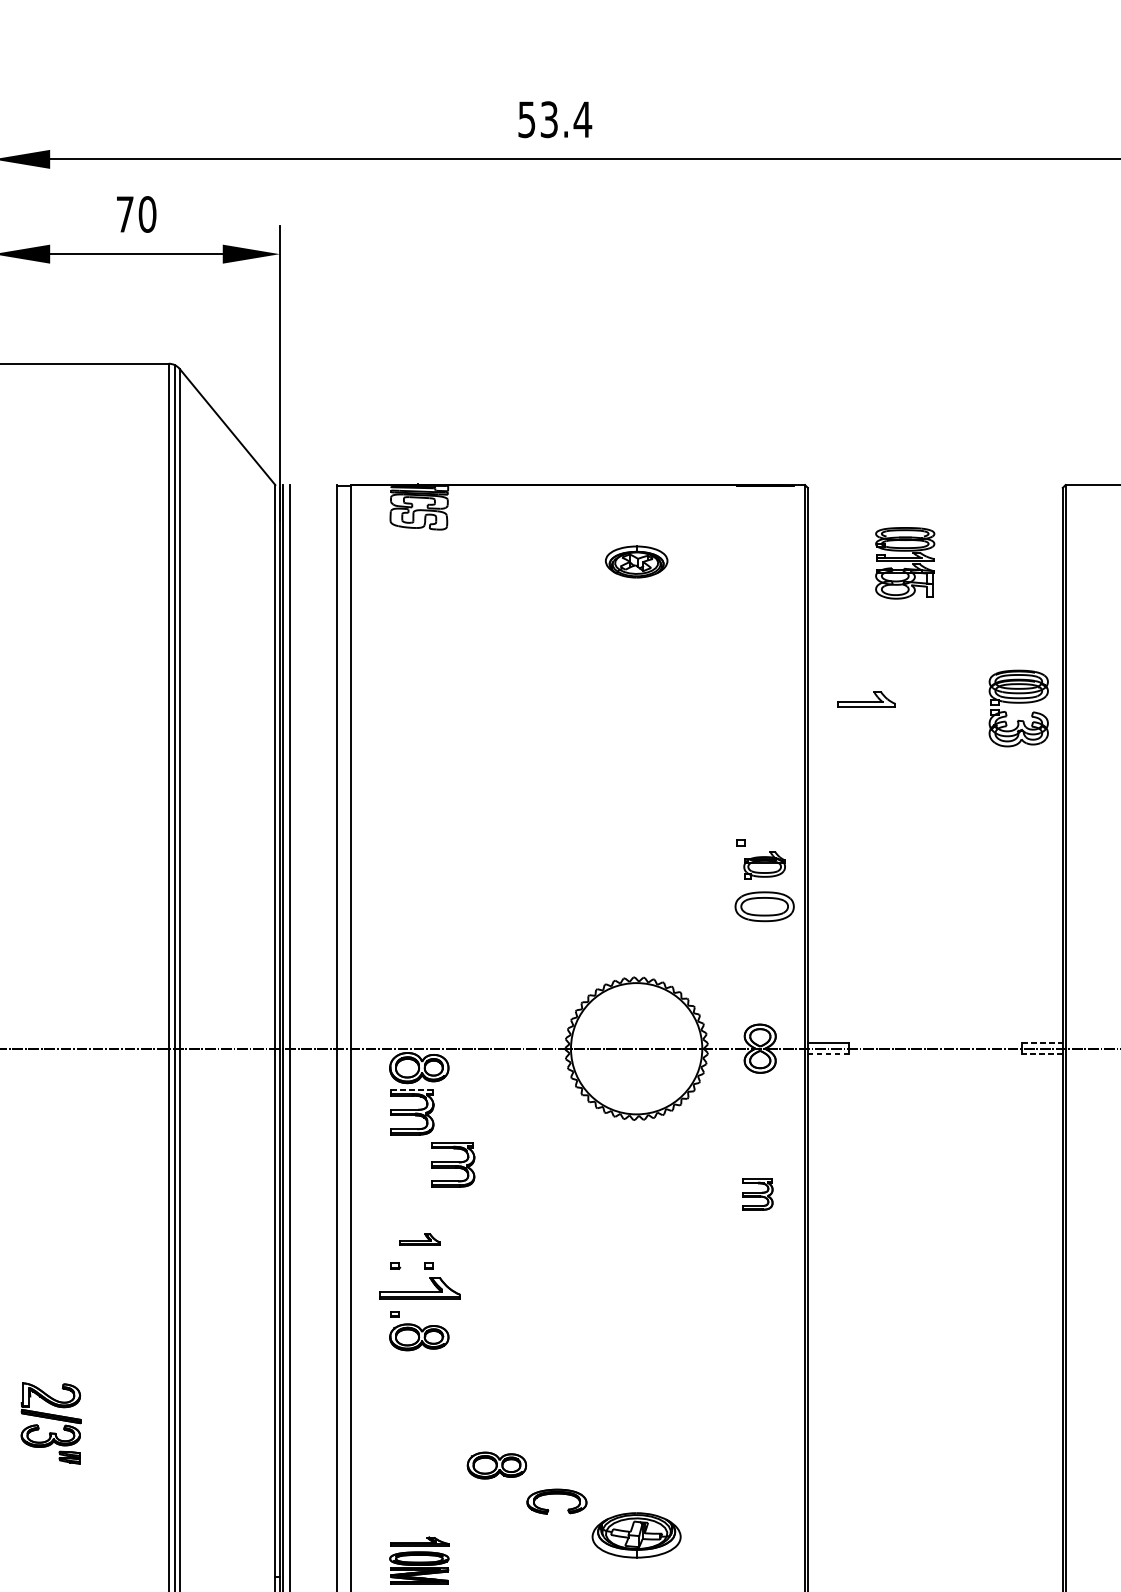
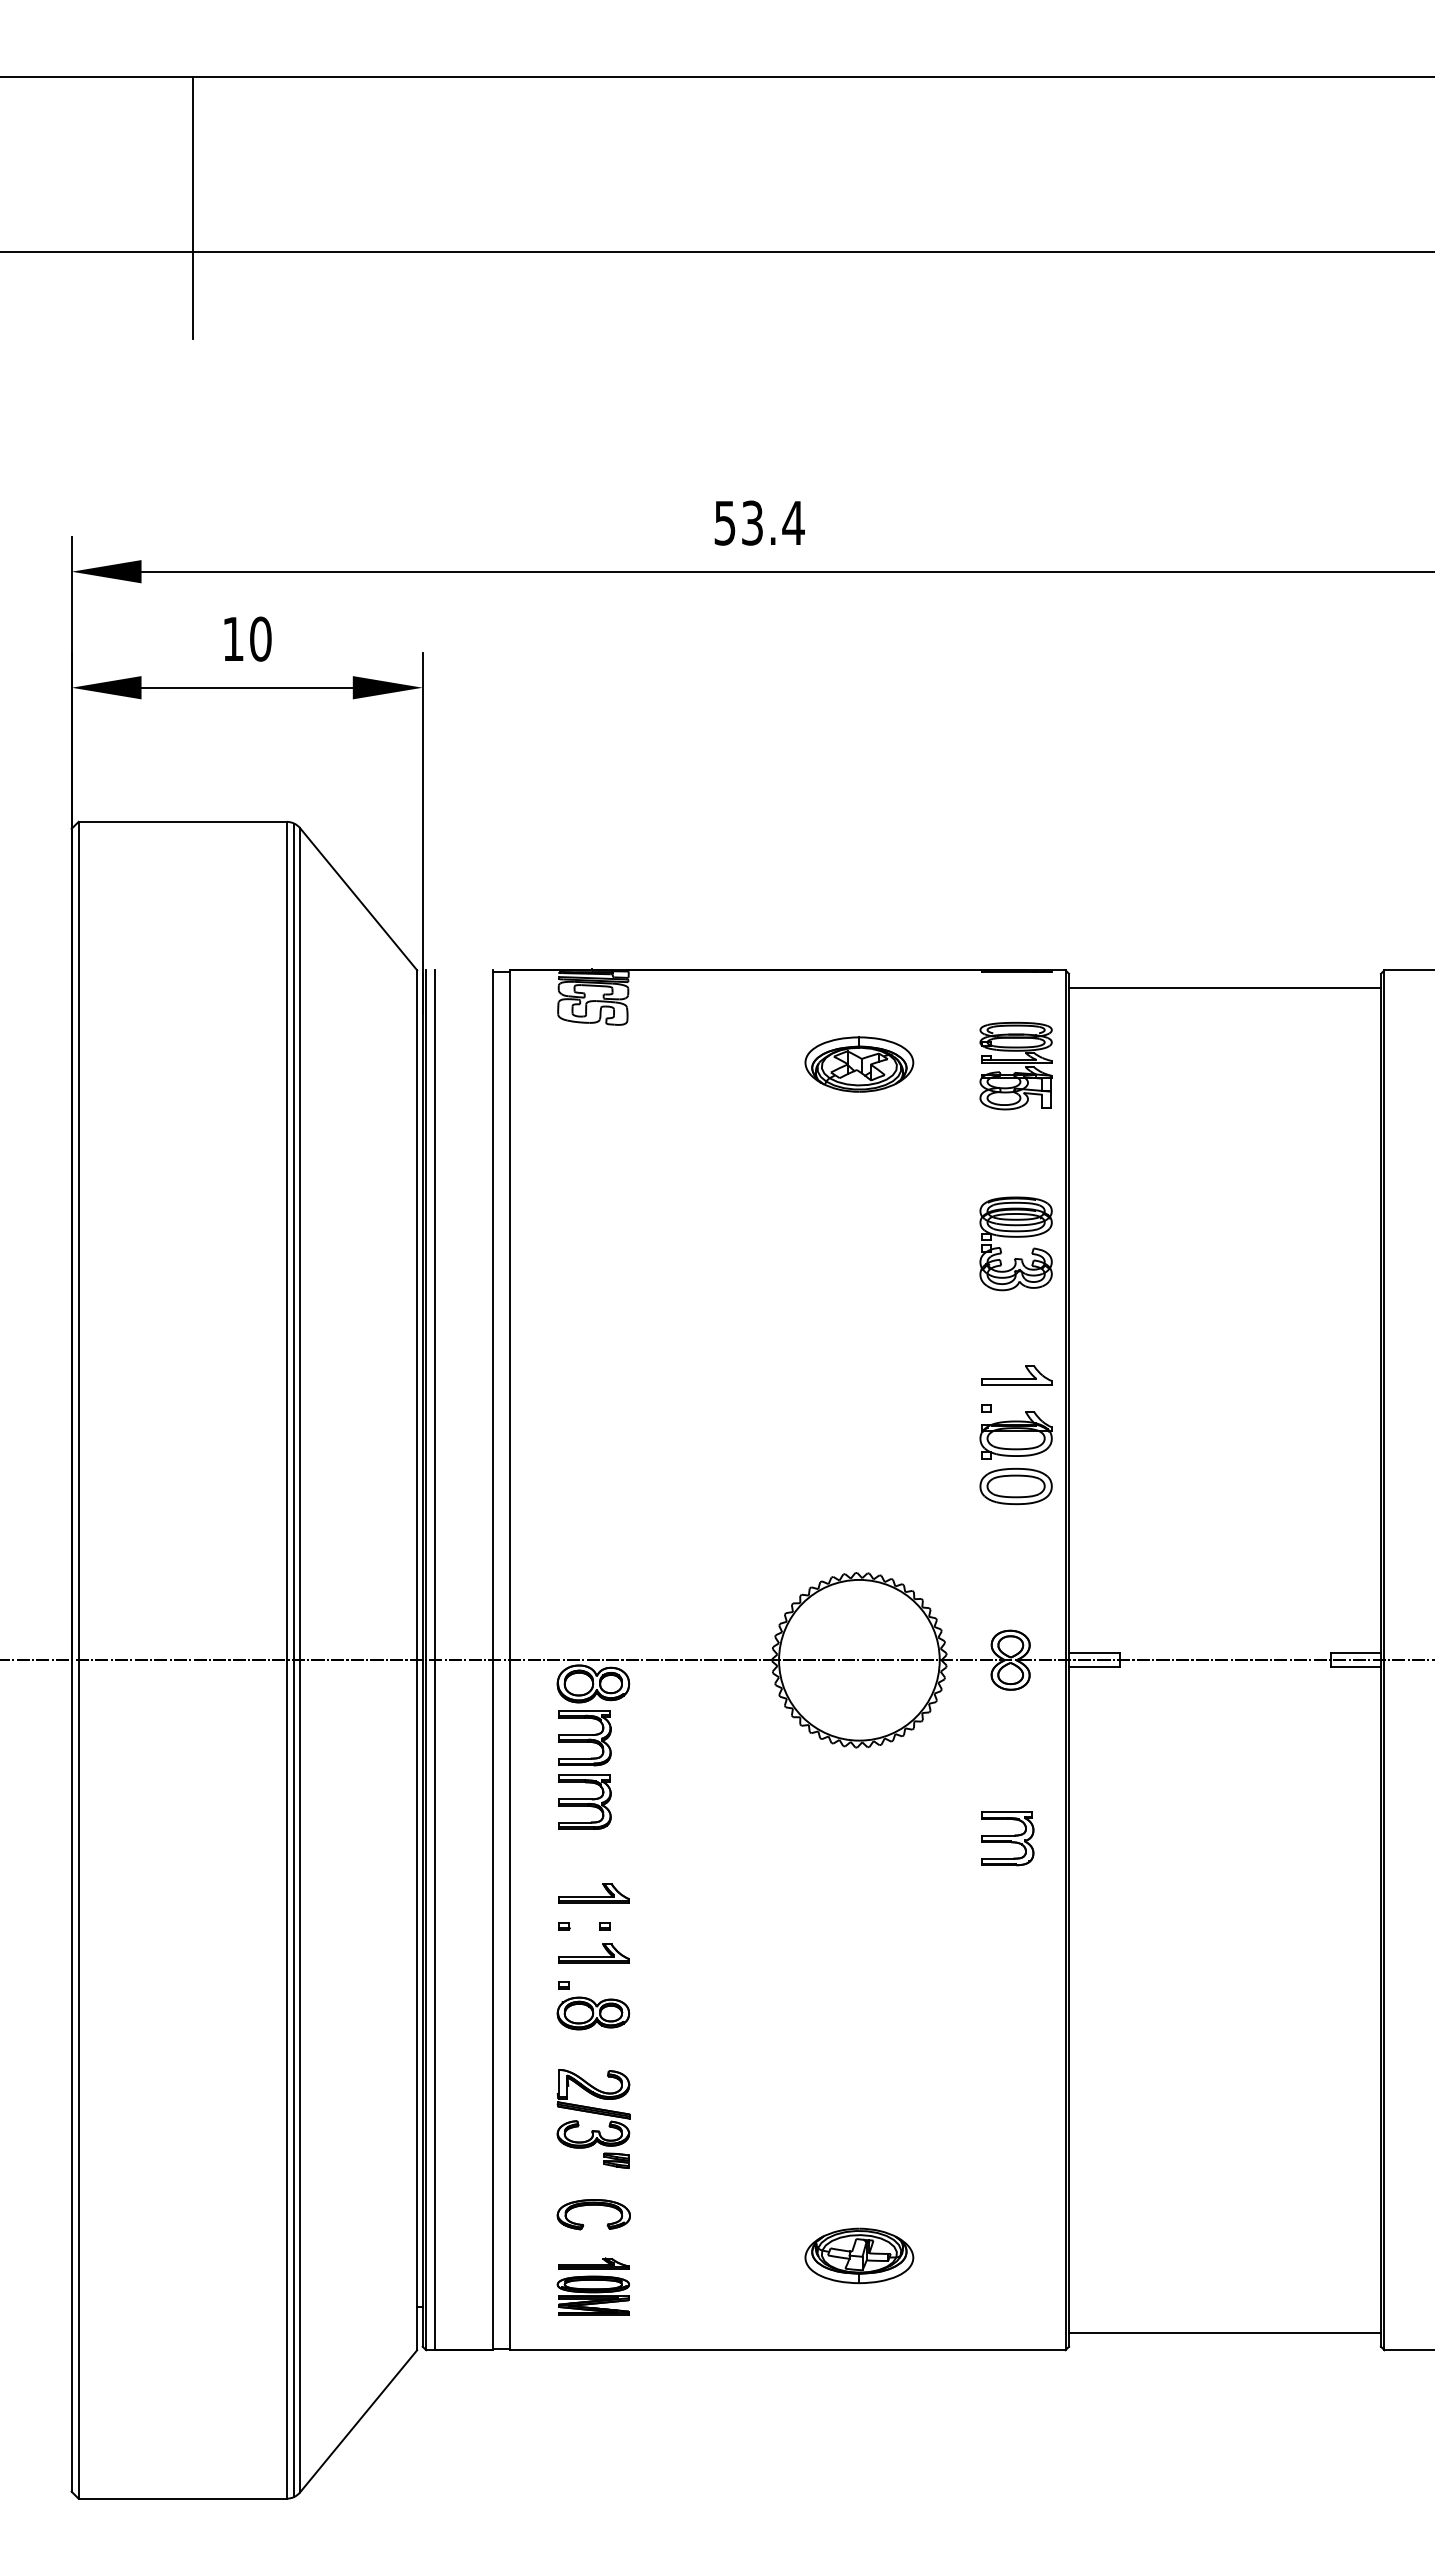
text: (125, 213) -> (233, 638), 70 -> 10
line: (934, 499) -> (1224, 987), added
part: (636, 561) -> (859, 1064), size x1.43
part: (904, 562) -> (1015, 1065), moved
part: (866, 699) -> (1016, 1375), moved
part: (1018, 708) -> (1015, 1243), moved
part: (764, 865) -> (1015, 1435), size x1.43
line: (1041, 1043) -> (1355, 1653), dashed -> solid
line: (827, 1054) -> (1093, 1667), dashed -> solid
line: (1041, 1054) -> (1355, 1667), dashed -> solid
line: (411, 1089) -> (583, 1710), dashed -> solid
part: (452, 1164) -> (584, 1801), moved
part: (757, 1194) -> (1007, 1838), size x1.43
part: (419, 1239) -> (593, 1893), size x1.43
part: (419, 1288) -> (593, 1953), size x0.71
part: (50, 1423) -> (593, 2118), moved
part: (497, 1465) -> (688, 2170), removed
part: (556, 1494) -> (593, 2205), moved

